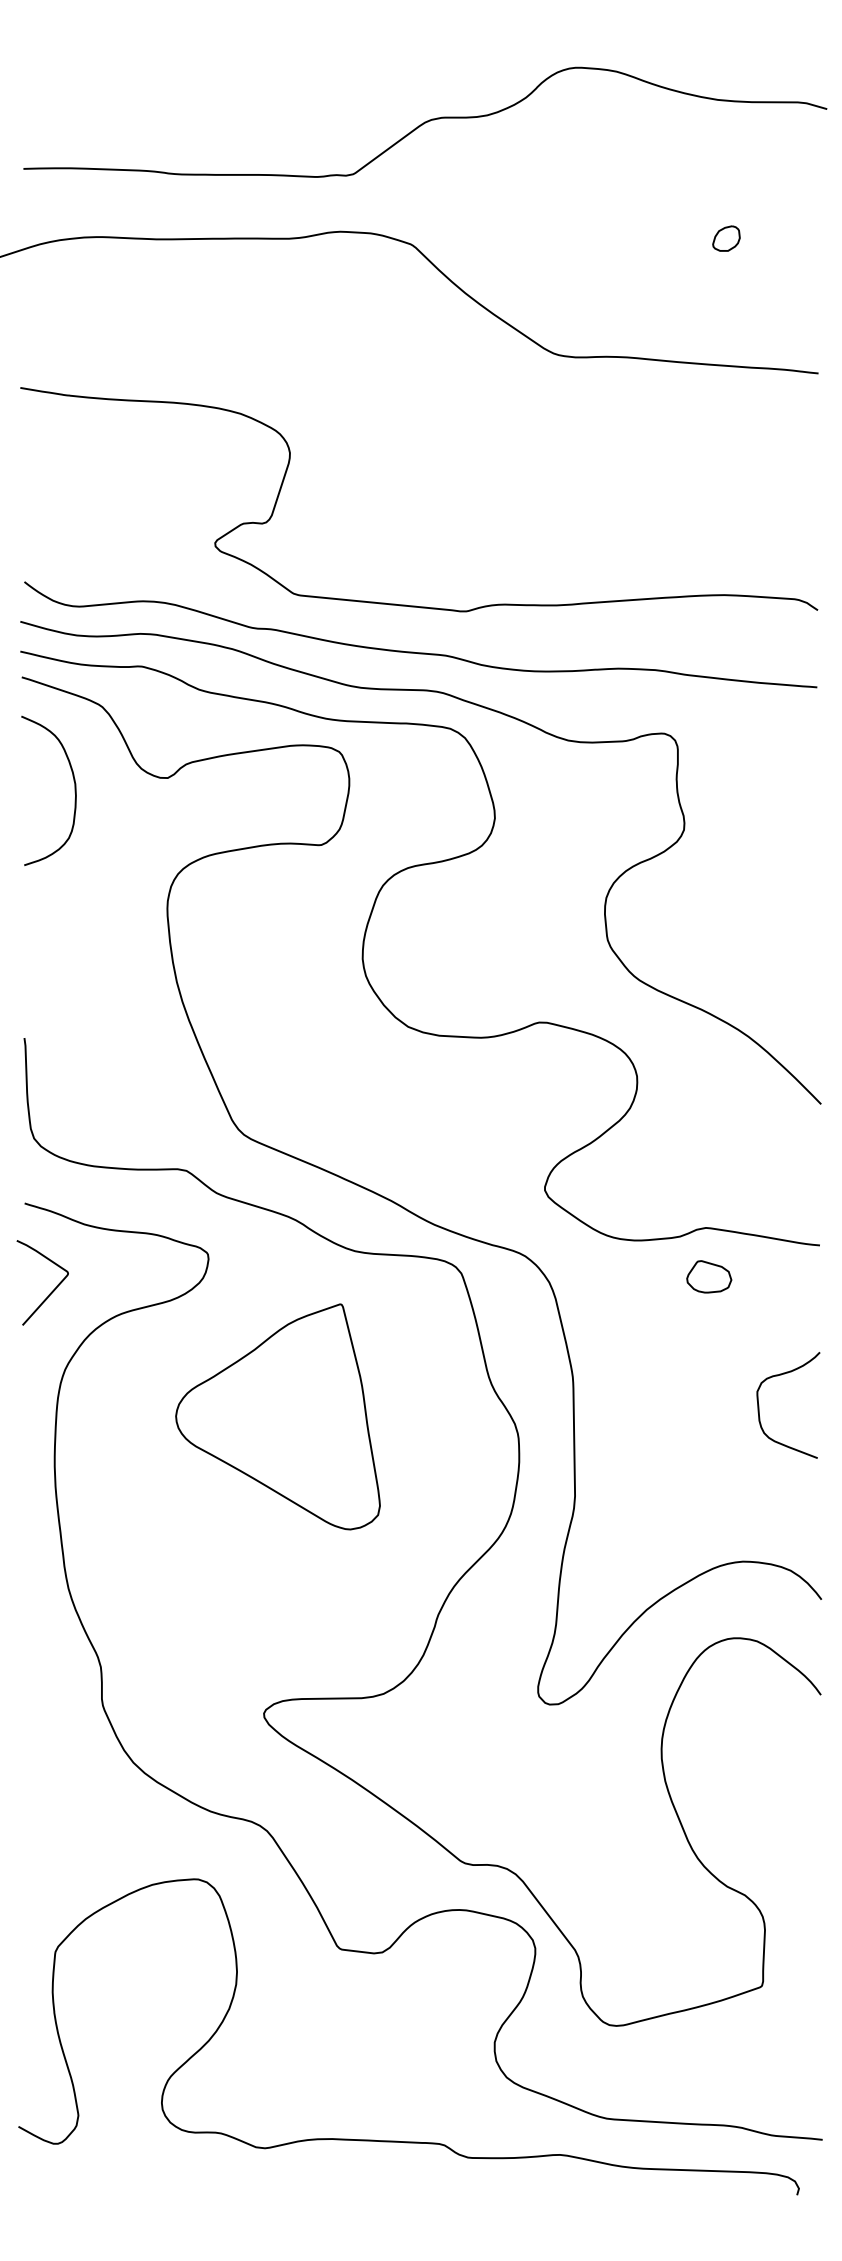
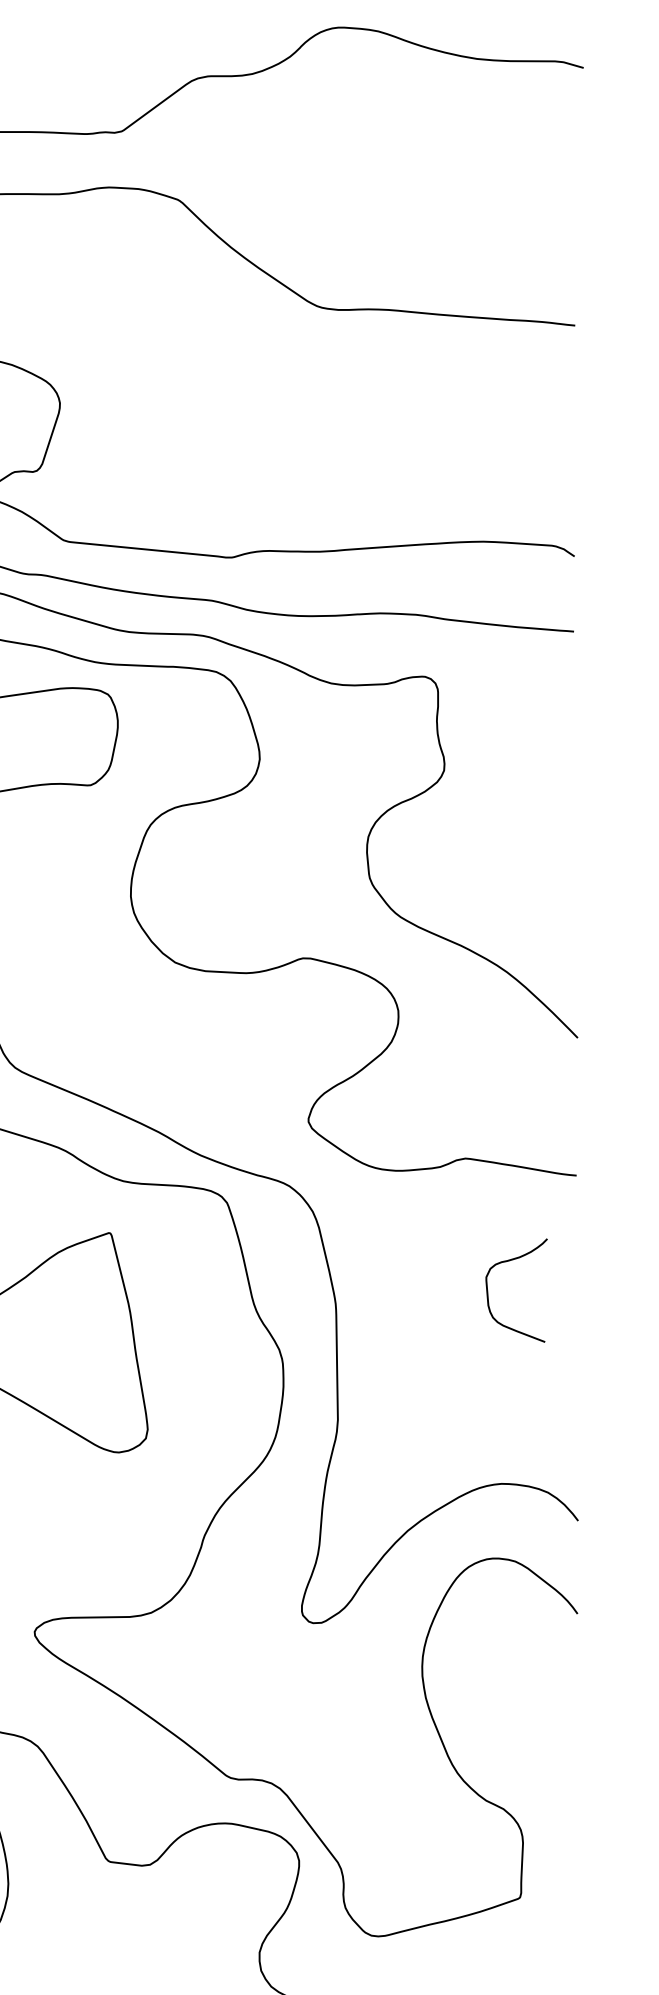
part: (726, 238) -> (485, 194), removed
part: (709, 1276) -> (468, 1205), removed
curve: (759, 1405) -> (488, 1290), moved

